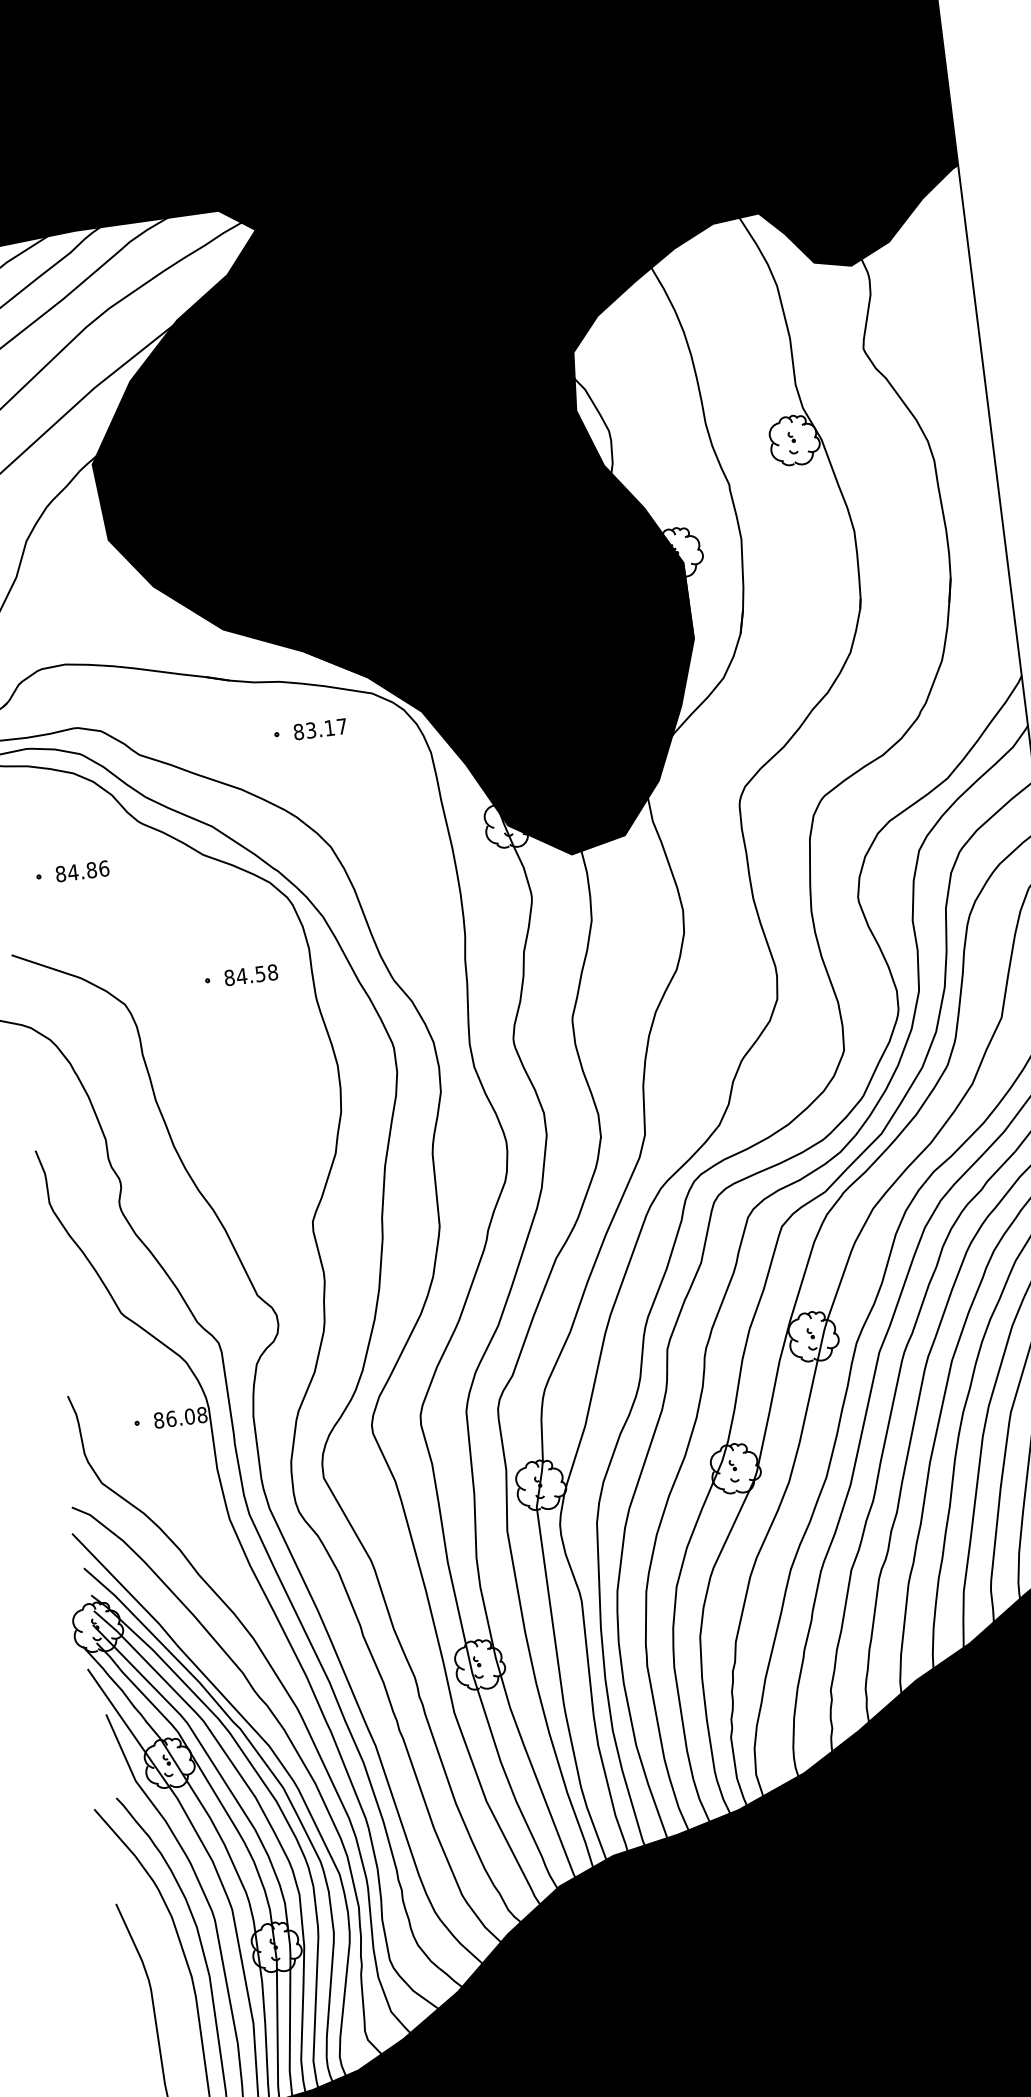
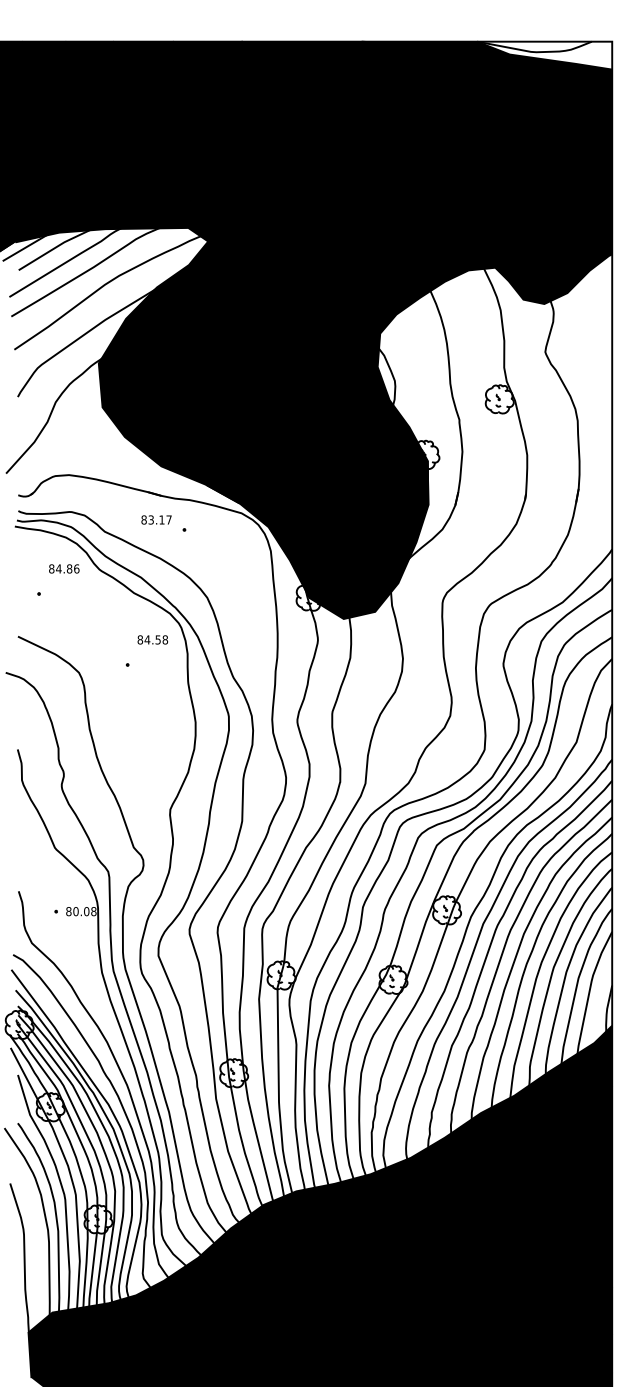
text: (320, 728) -> (156, 519), moved
text: (82, 870) -> (64, 568), moved
text: (250, 974) -> (152, 639), moved
text: (170, 1418) -> (75, 911), 86.08 -> 80.08

